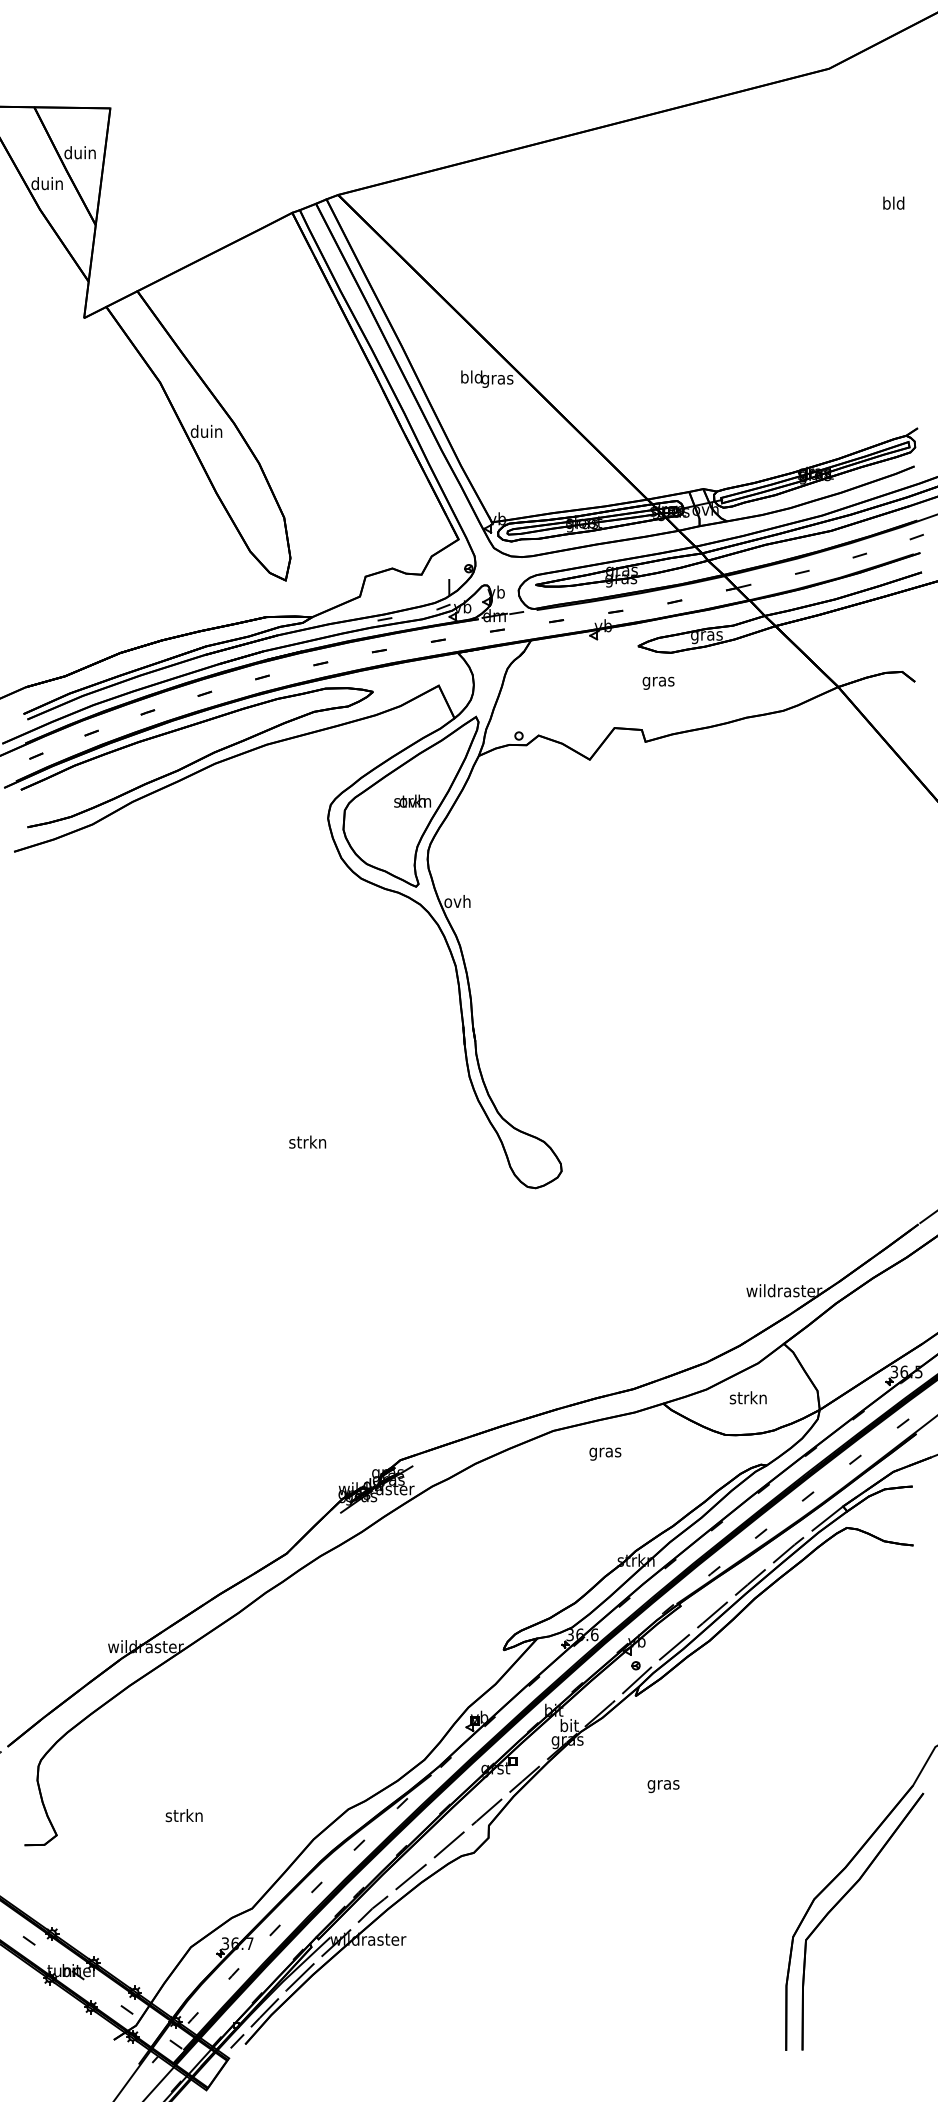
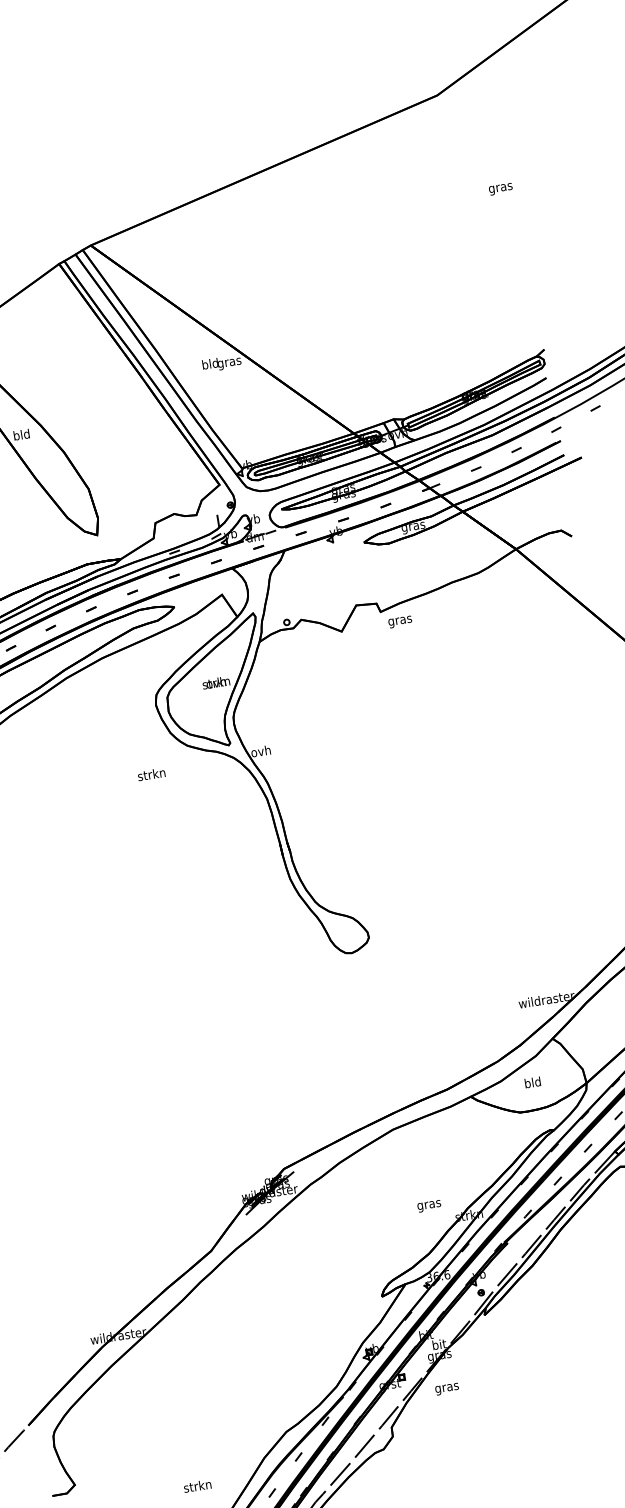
text: (893, 204) -> (500, 187), bld -> gras
text: (206, 430) -> (21, 434), duin -> bld
text: (658, 682) -> (400, 621), moved
text: (307, 1141) -> (151, 773), moved
text: (747, 1397) -> (532, 1082), strkn -> bld
text: (605, 1453) -> (429, 1205), moved
text: (663, 1786) -> (447, 1389), moved
text: (183, 1815) -> (197, 1486), moved

